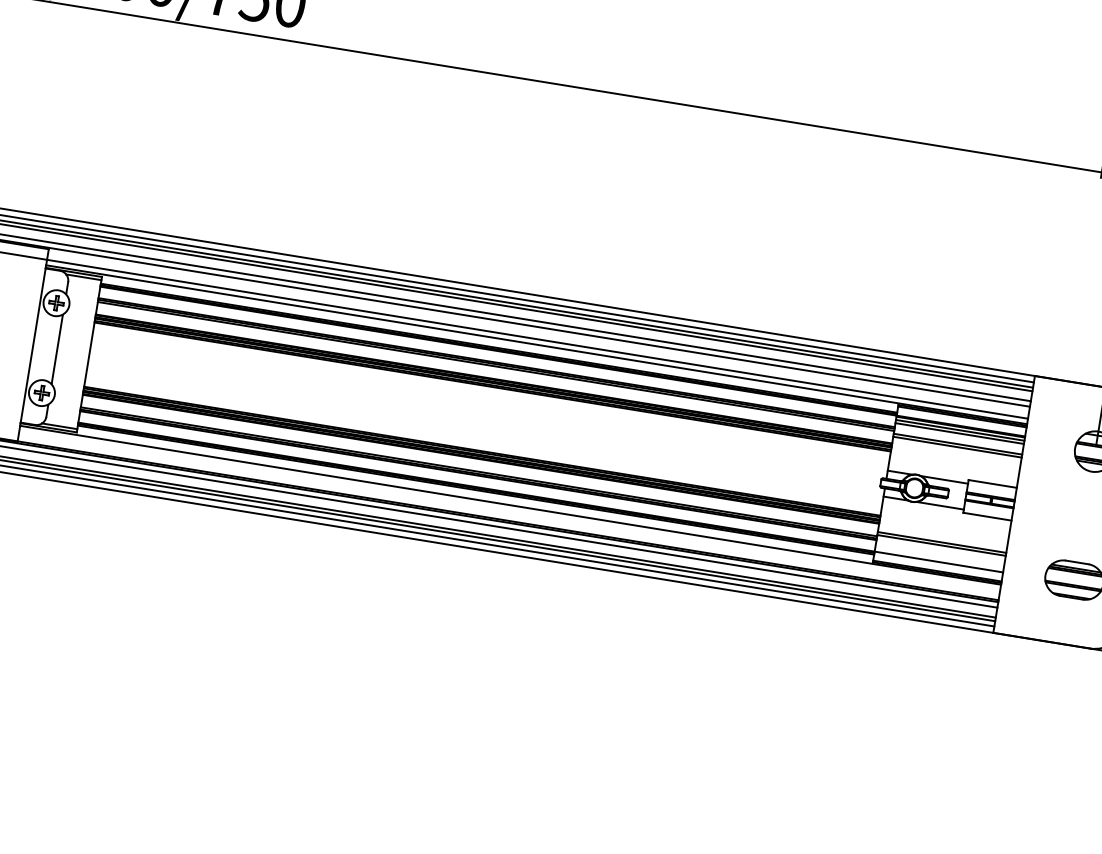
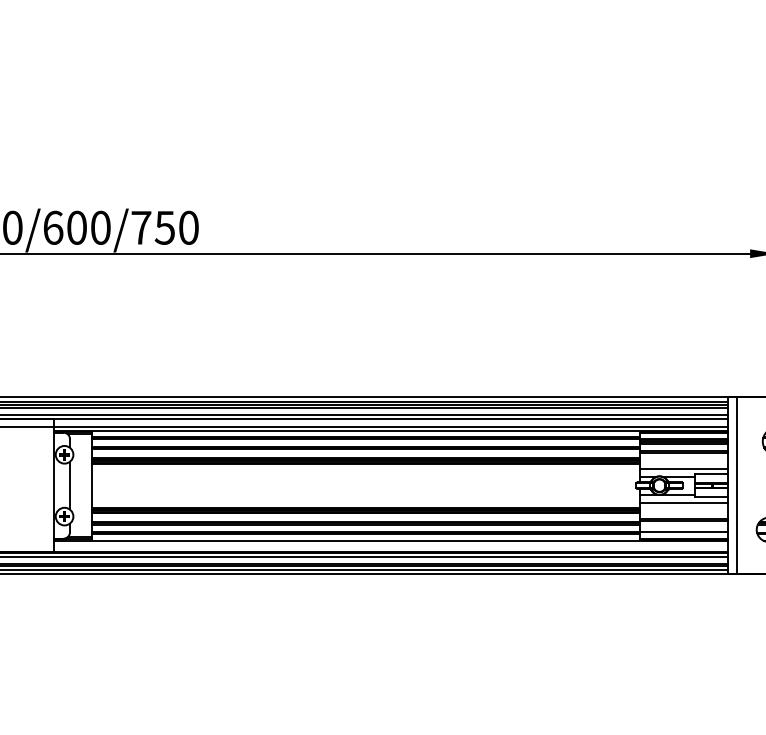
line: (953, 468) -> (683, 468), added
line: (1026, 506) -> (736, 485), added
line: (945, 518) -> (683, 502), added

